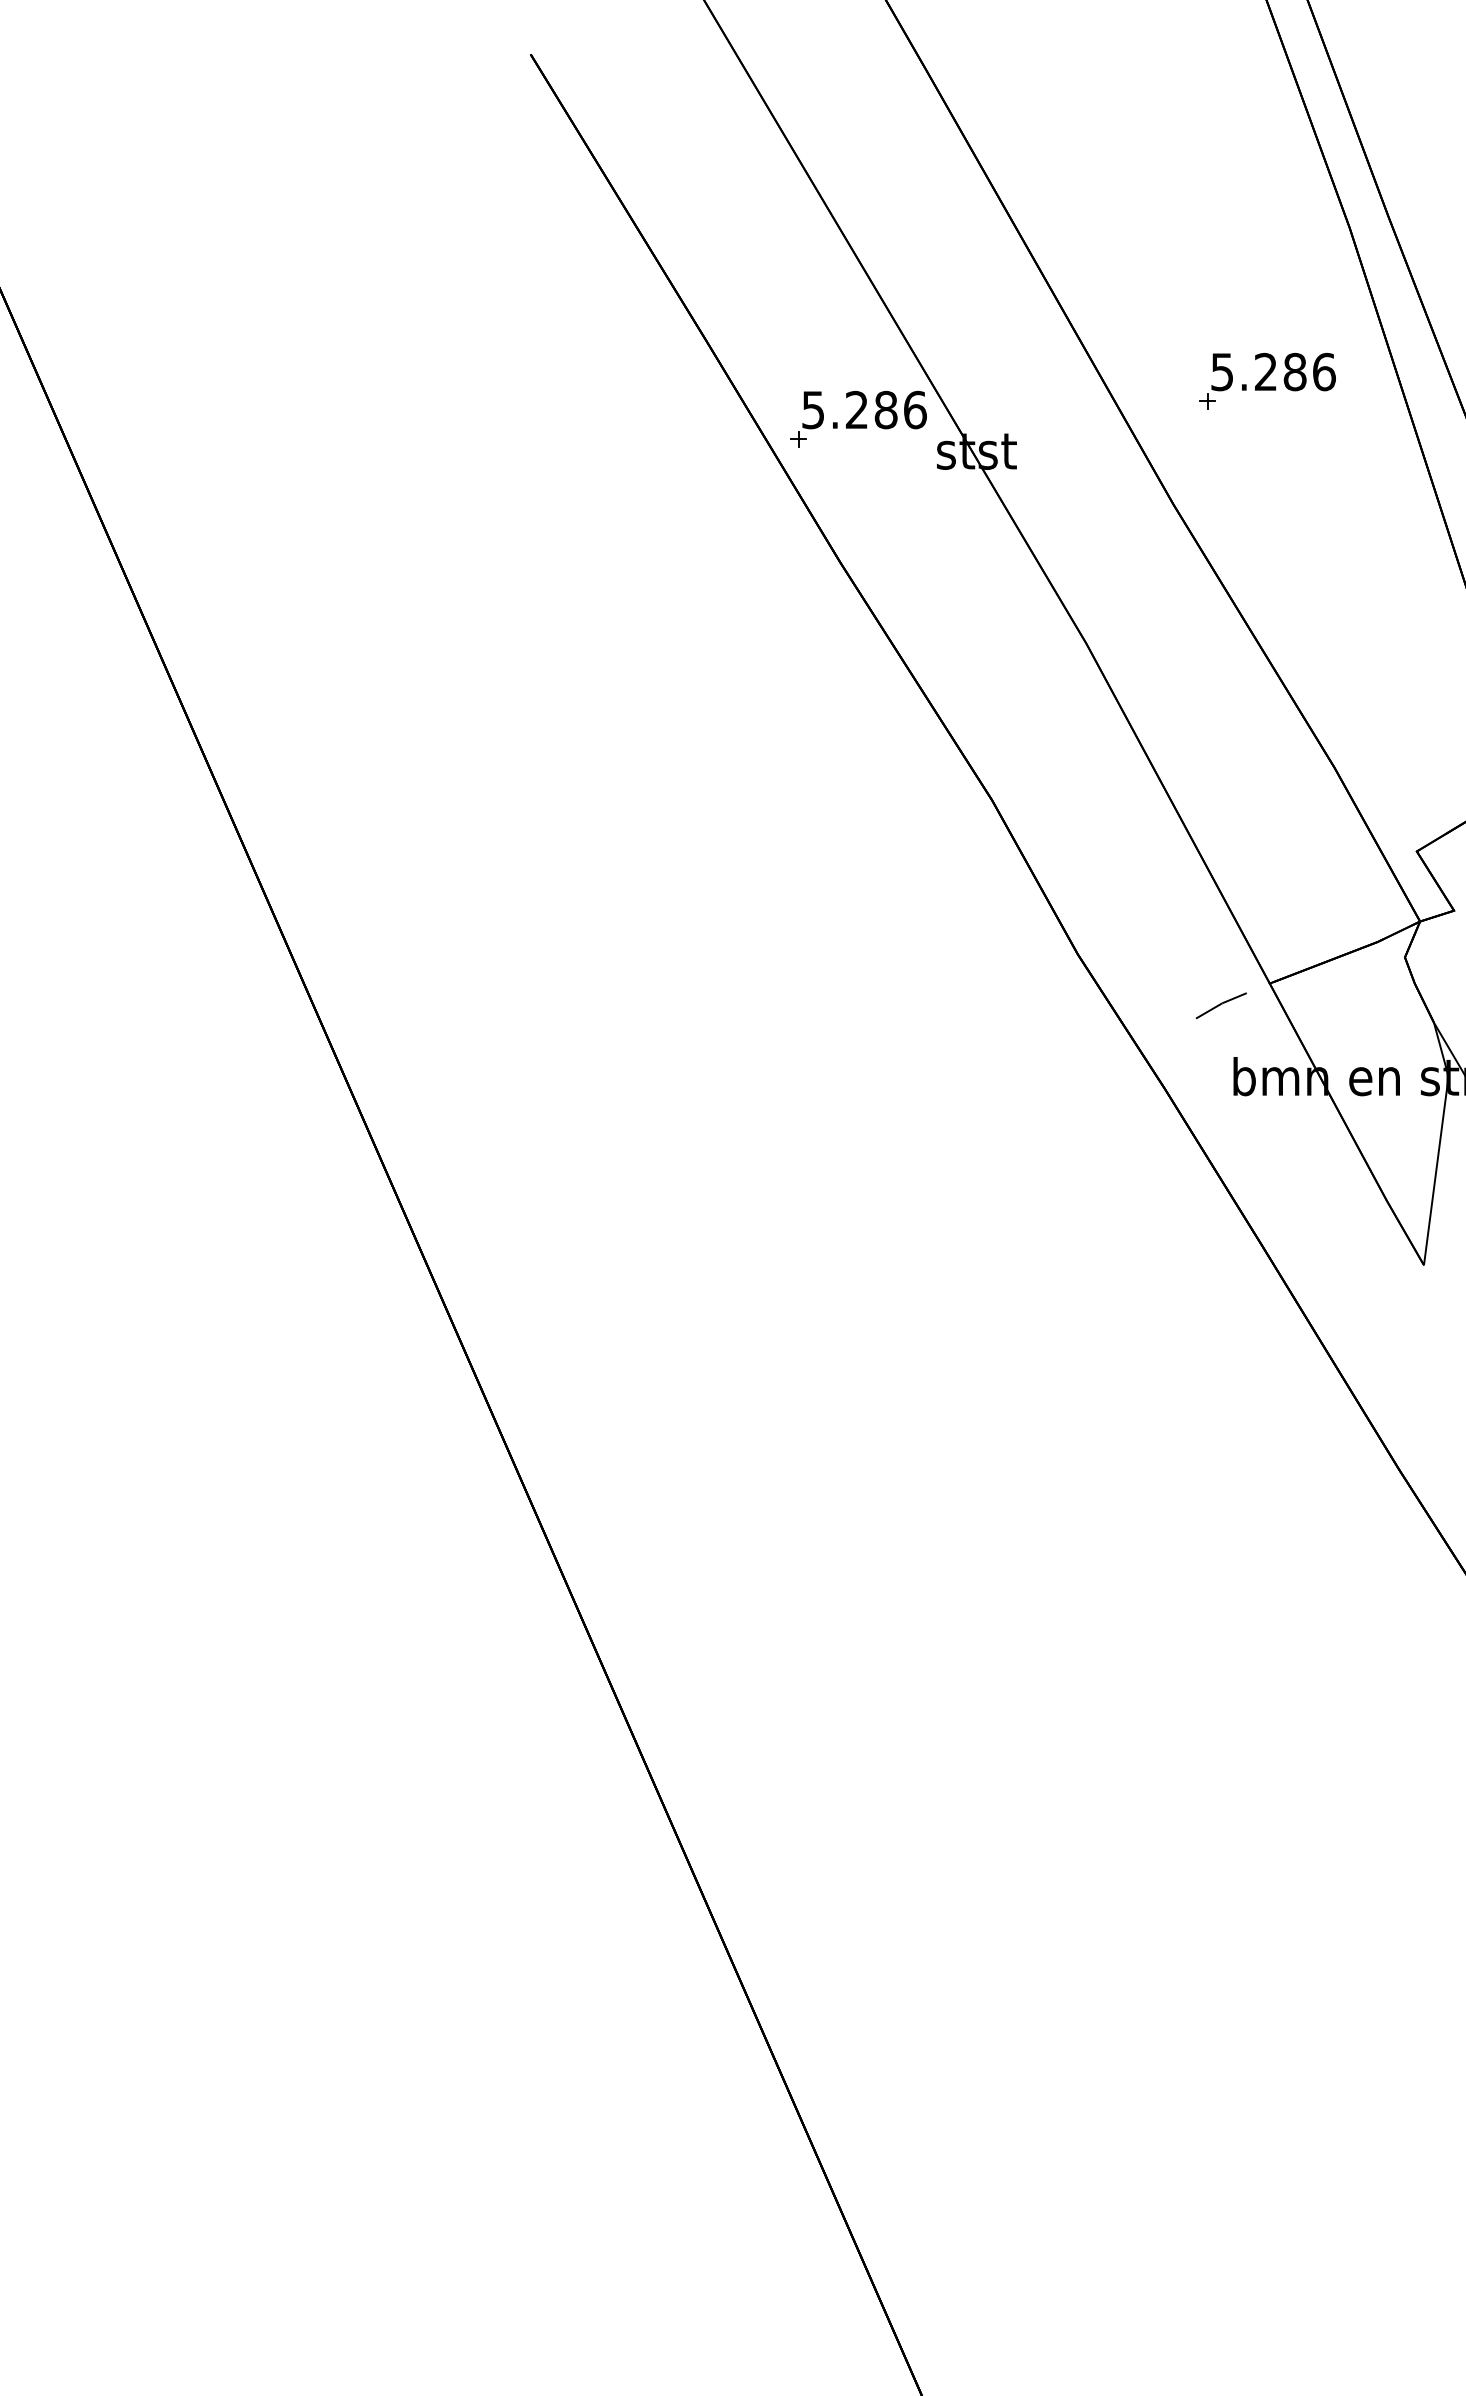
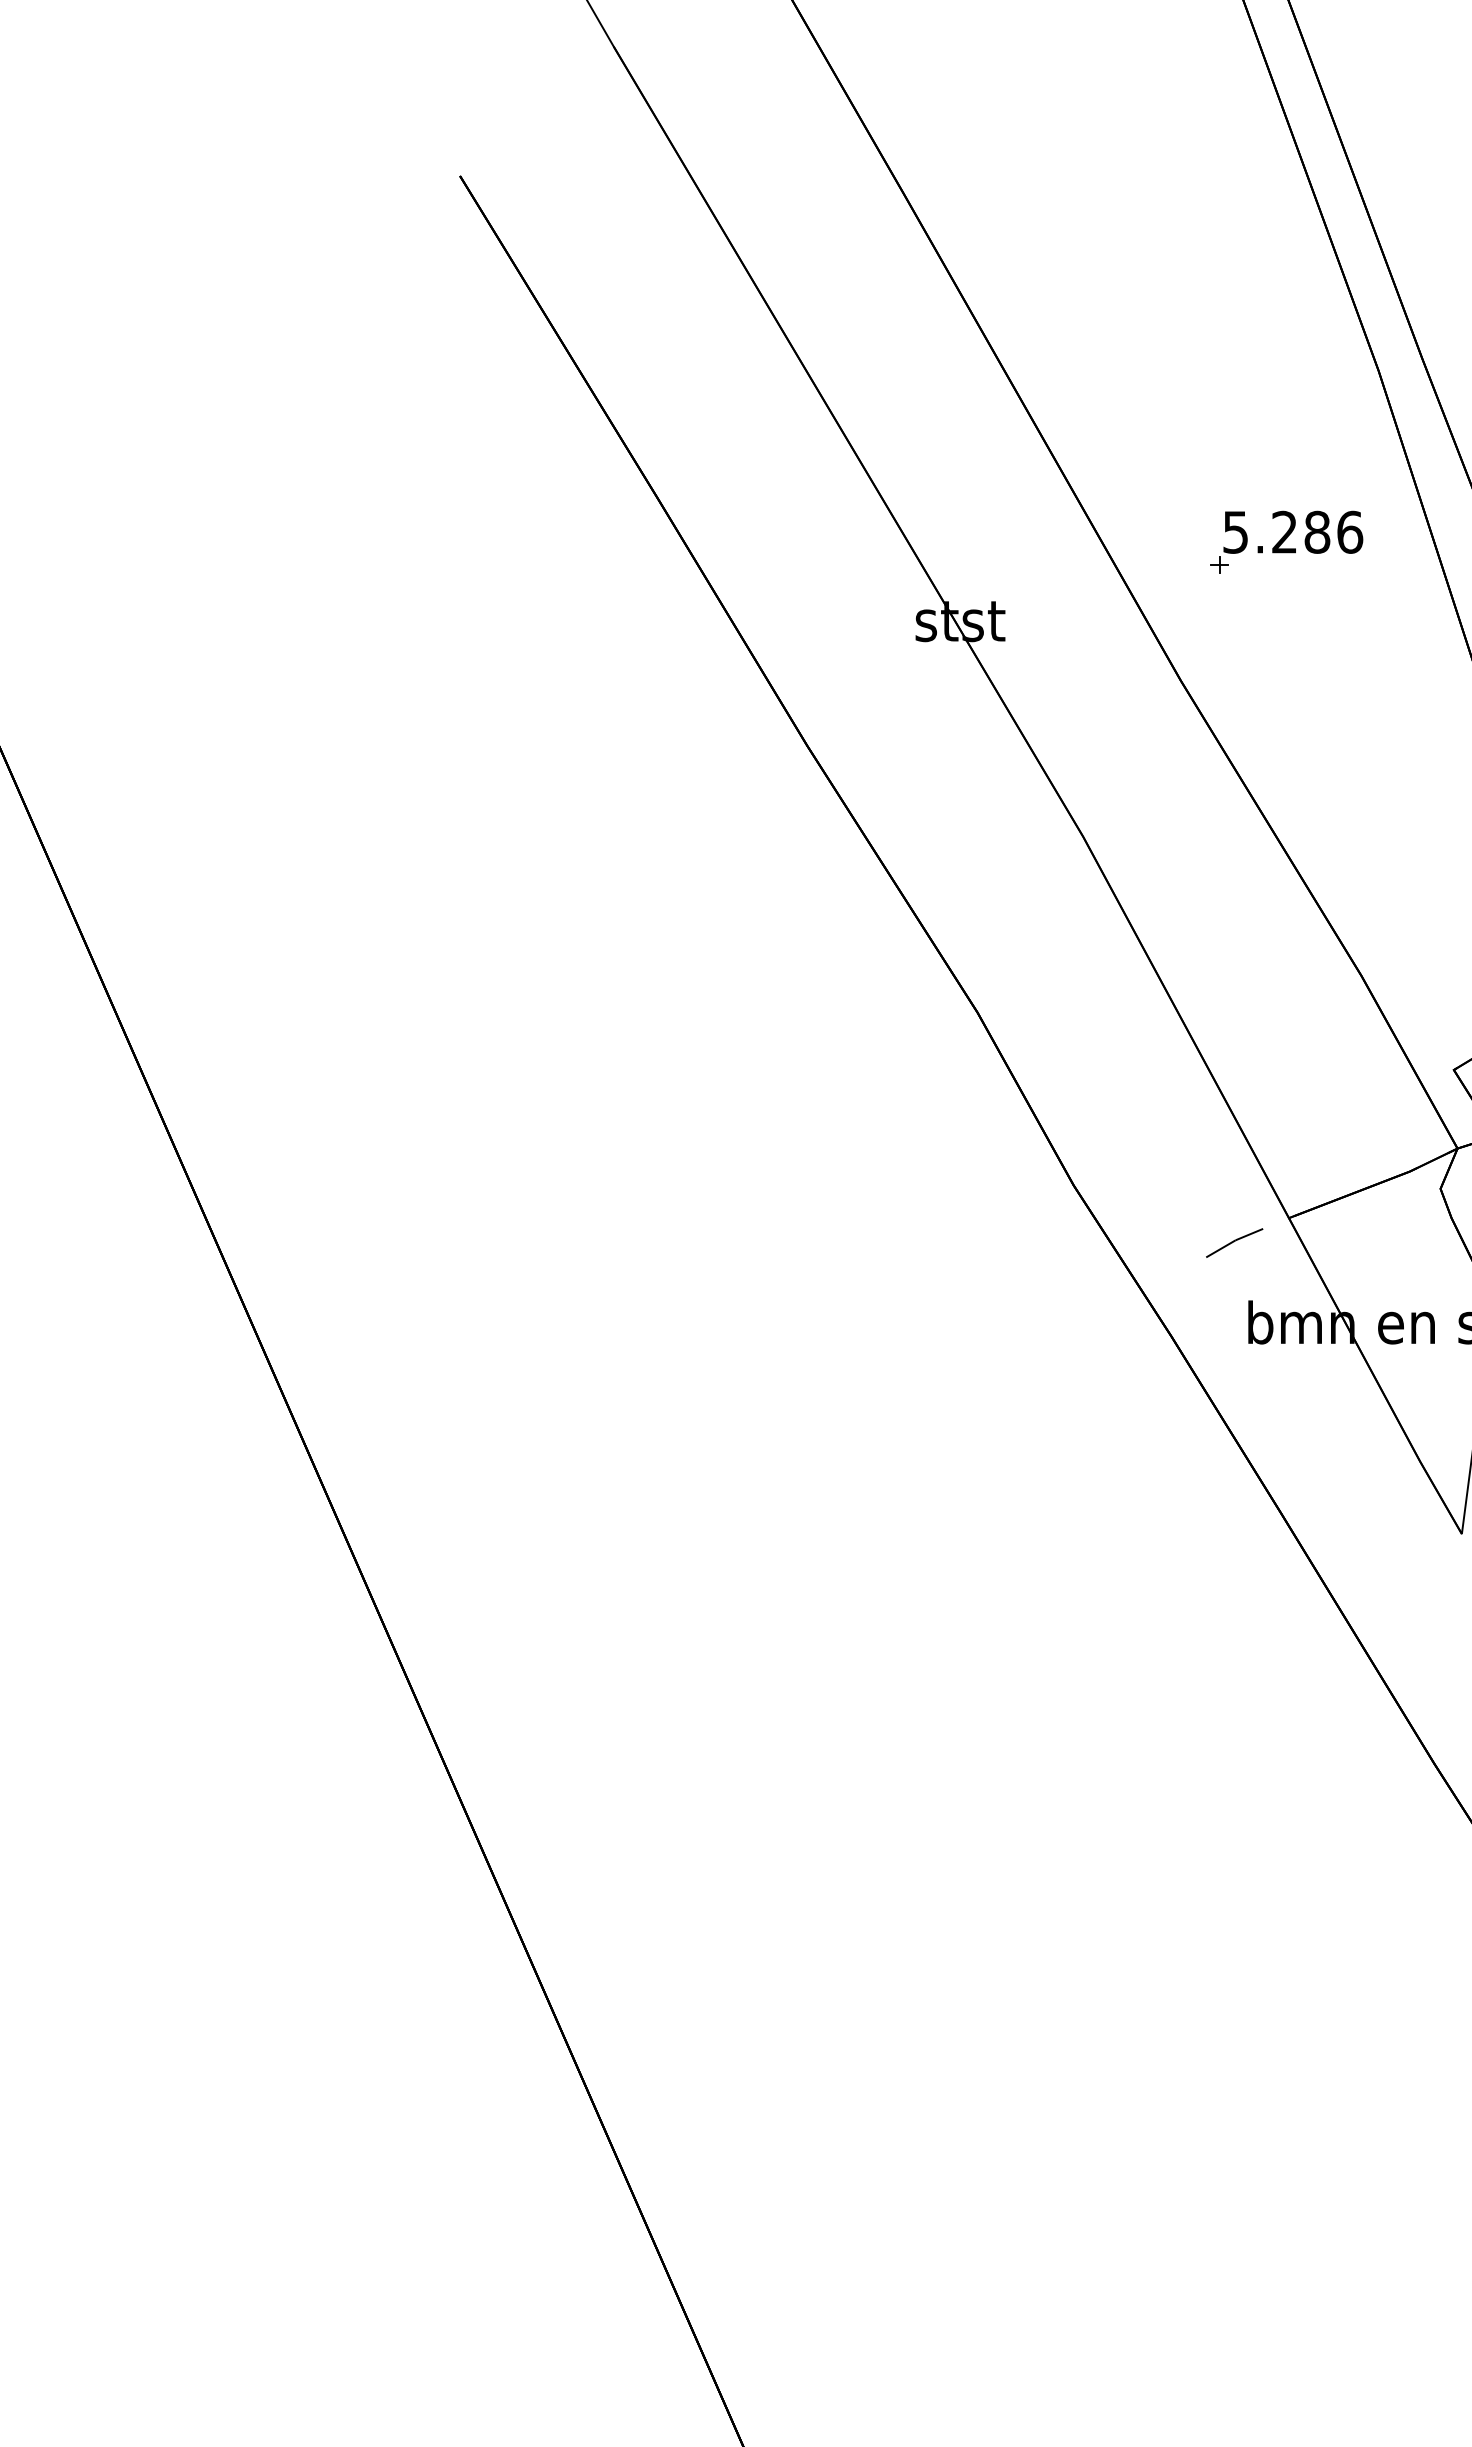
part: (858, 419) -> (827, 585), removed

